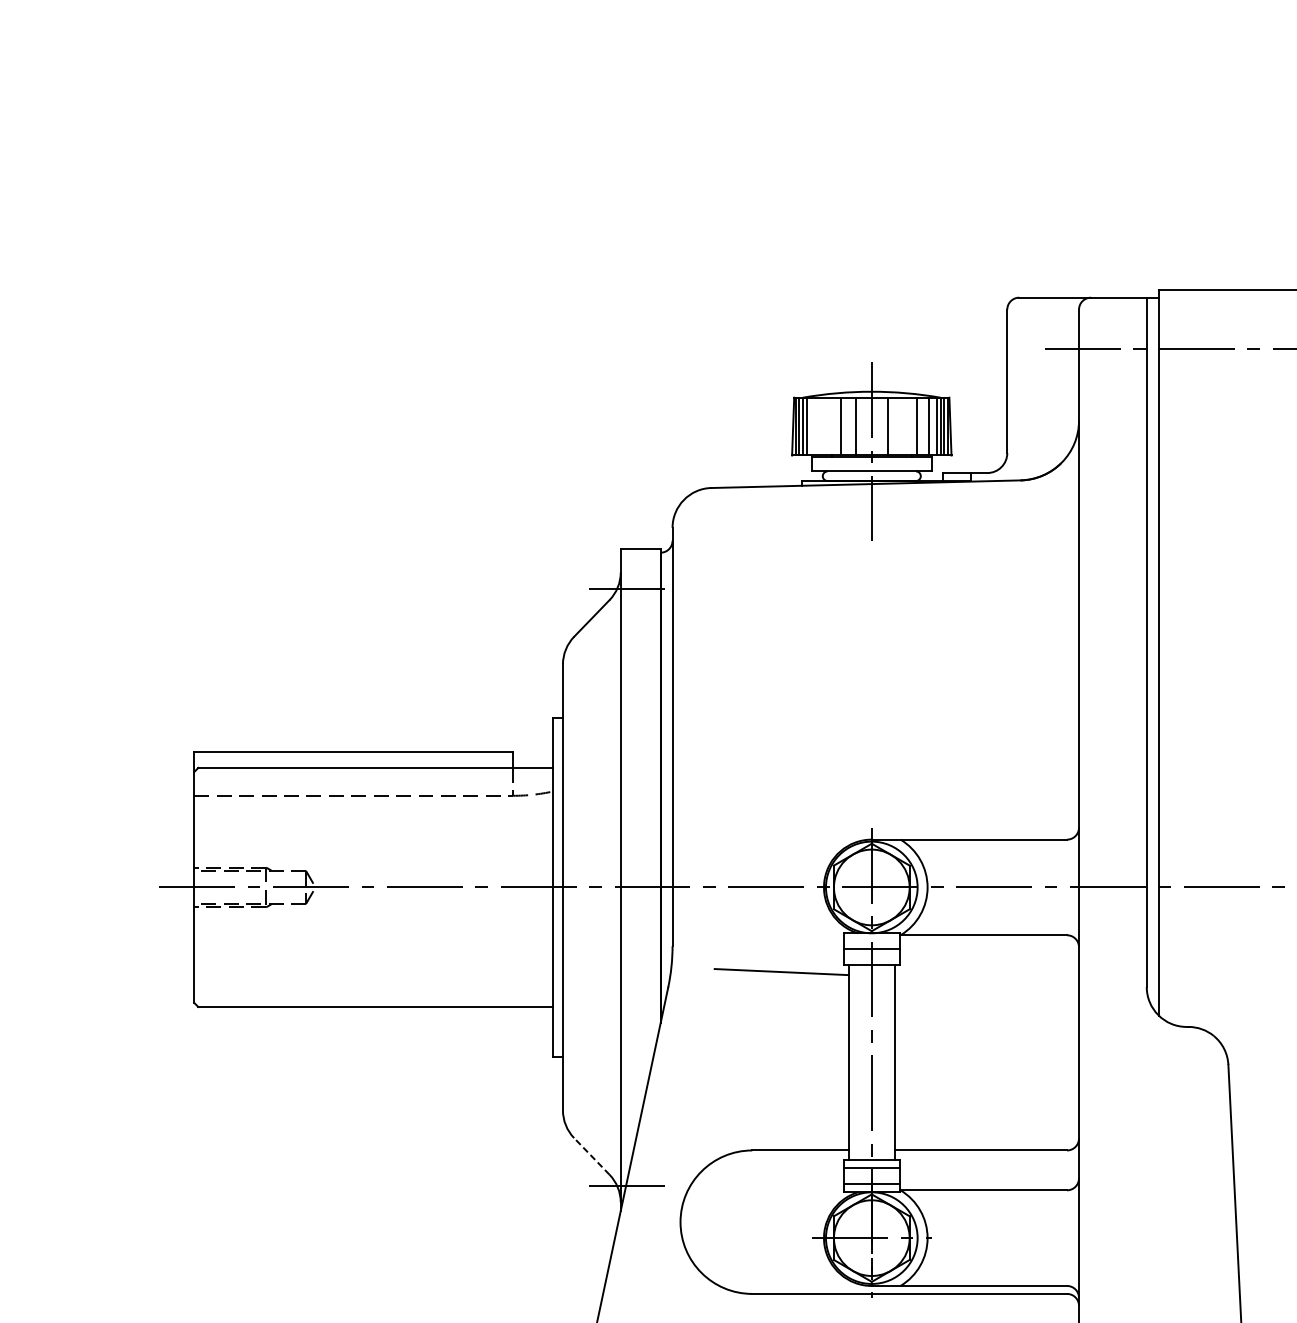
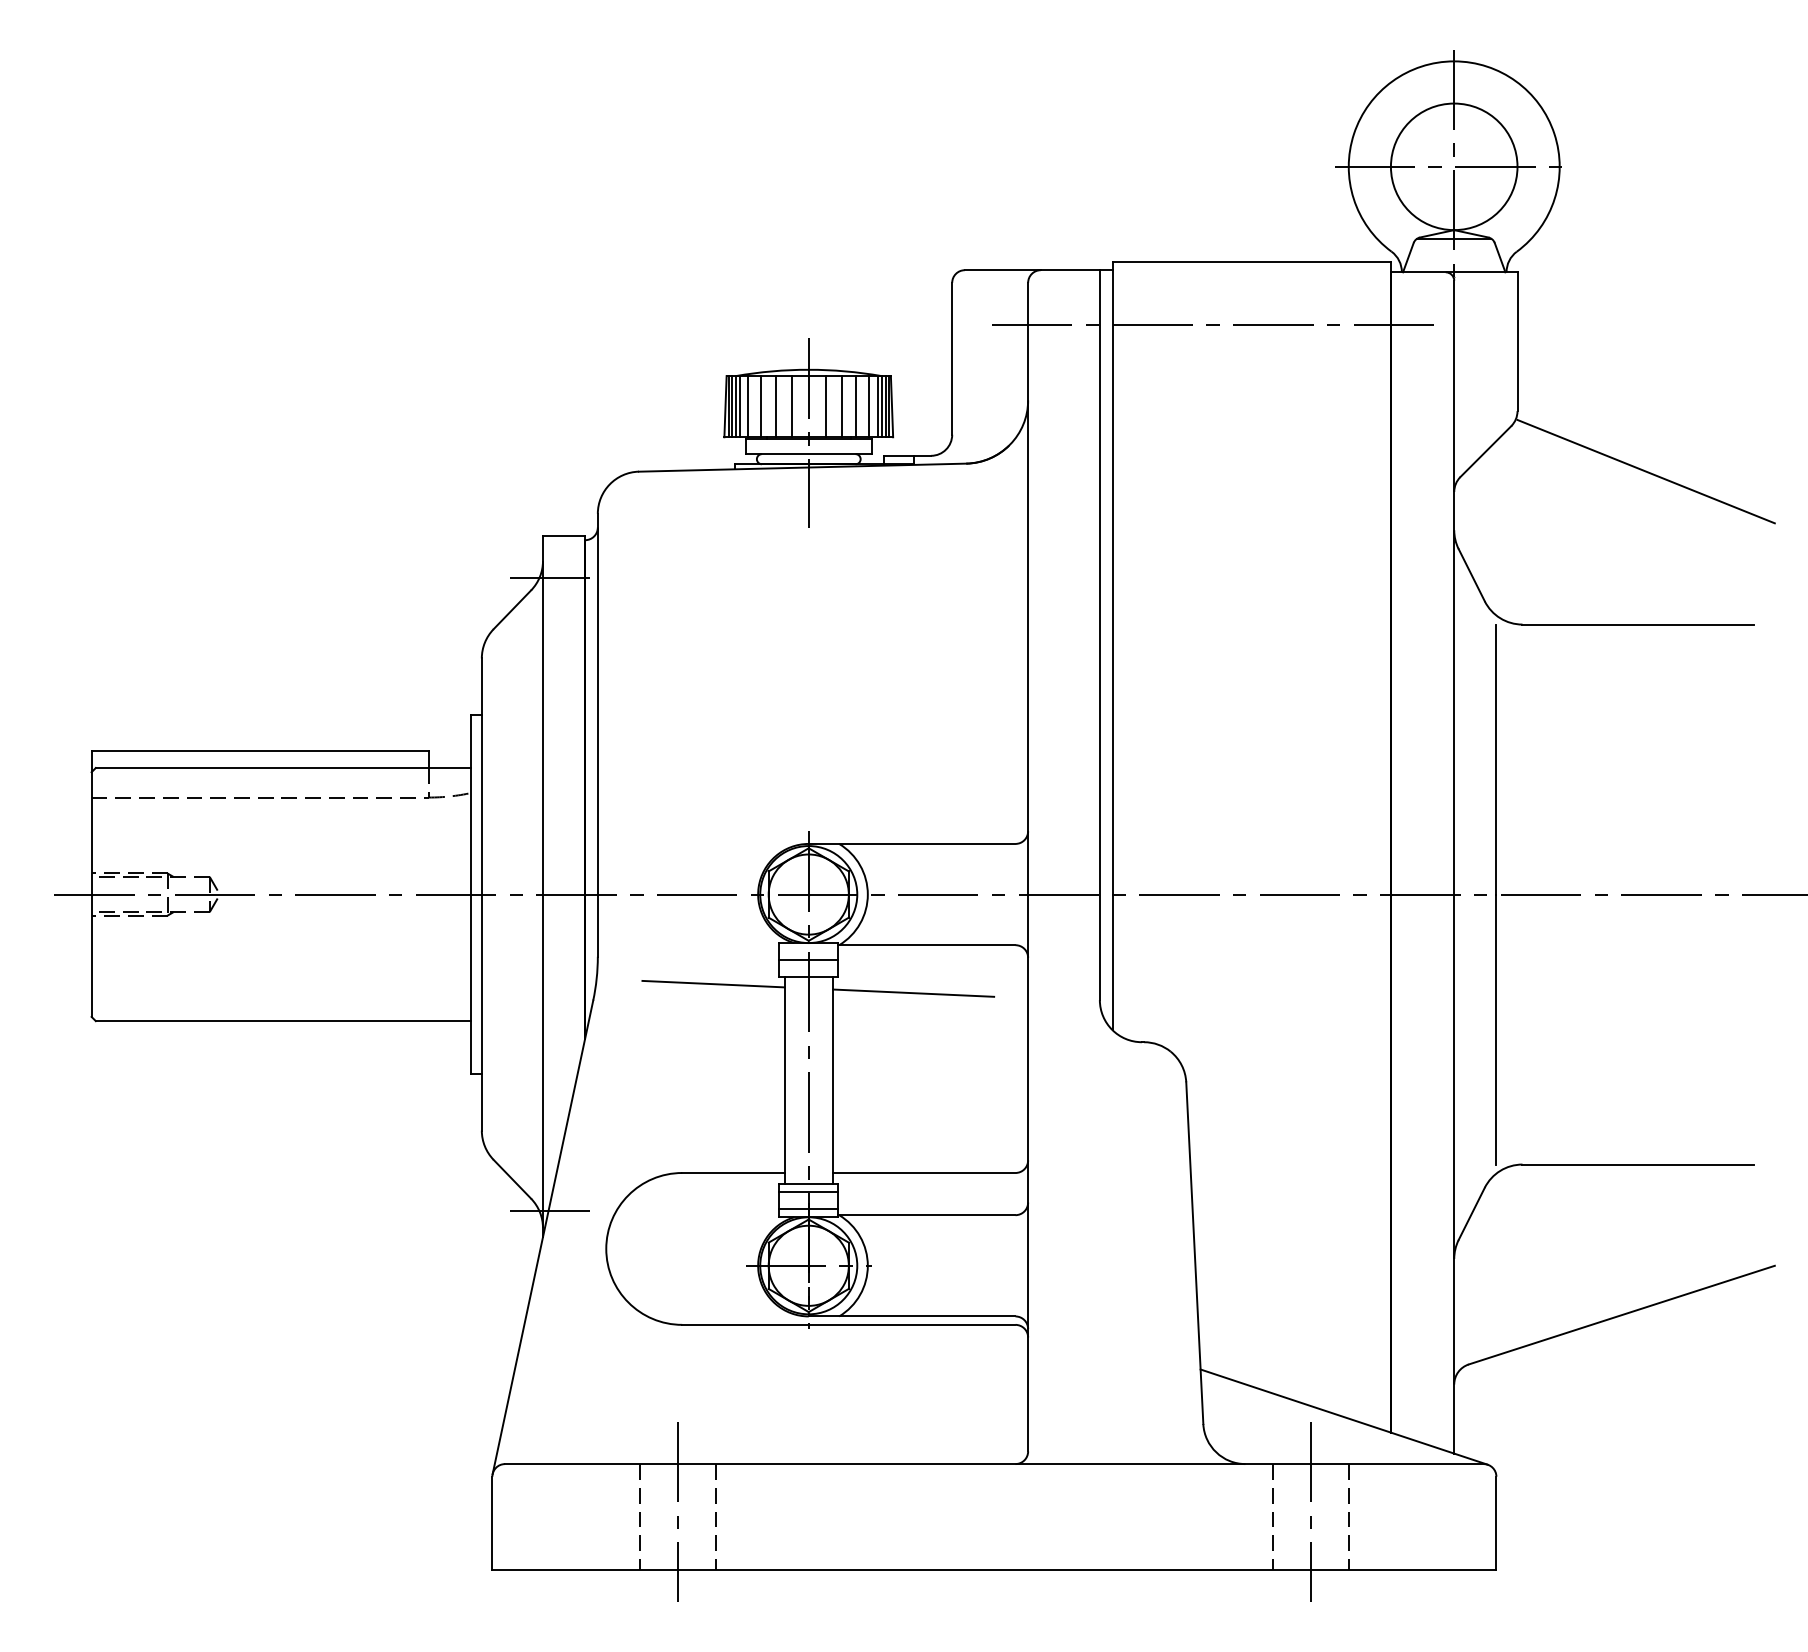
line: (814, 426) -> (748, 406), added
line: (827, 426) -> (761, 406), added
line: (902, 426) -> (841, 406), added
line: (970, 979) -> (913, 992), added
line: (591, 1156) -> (512, 1179), dashed -> solid

